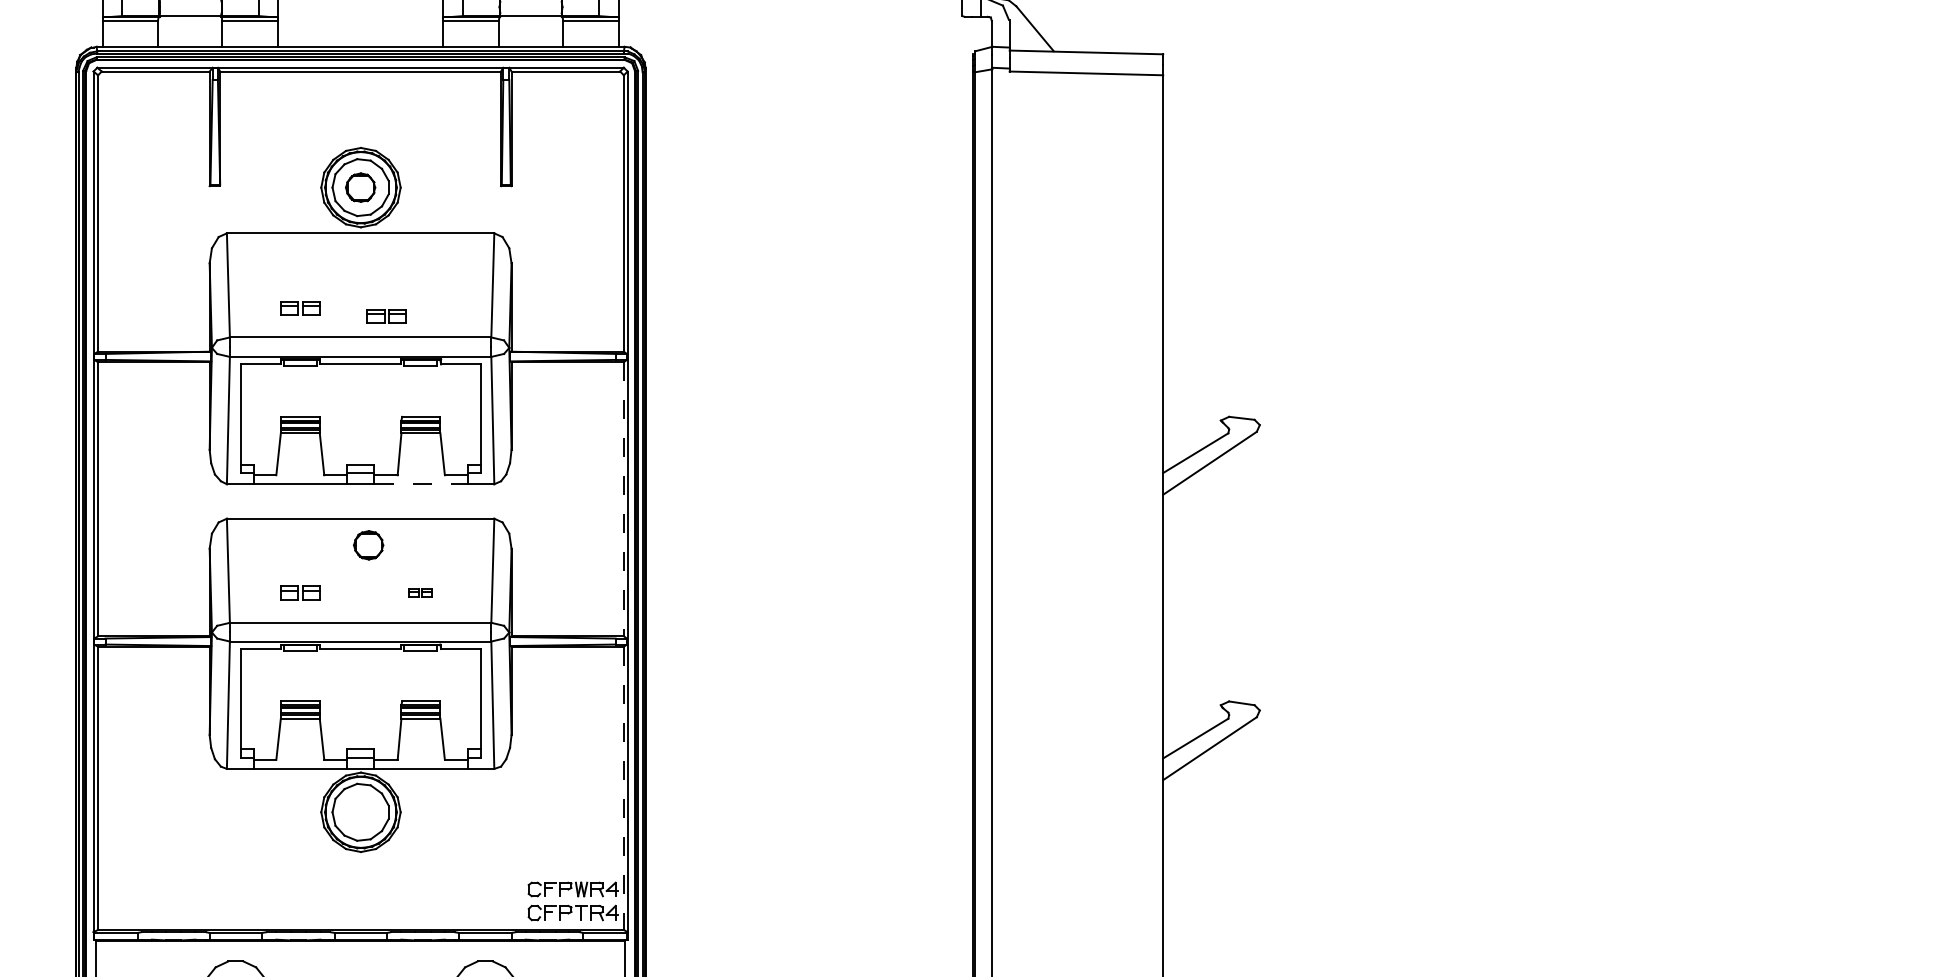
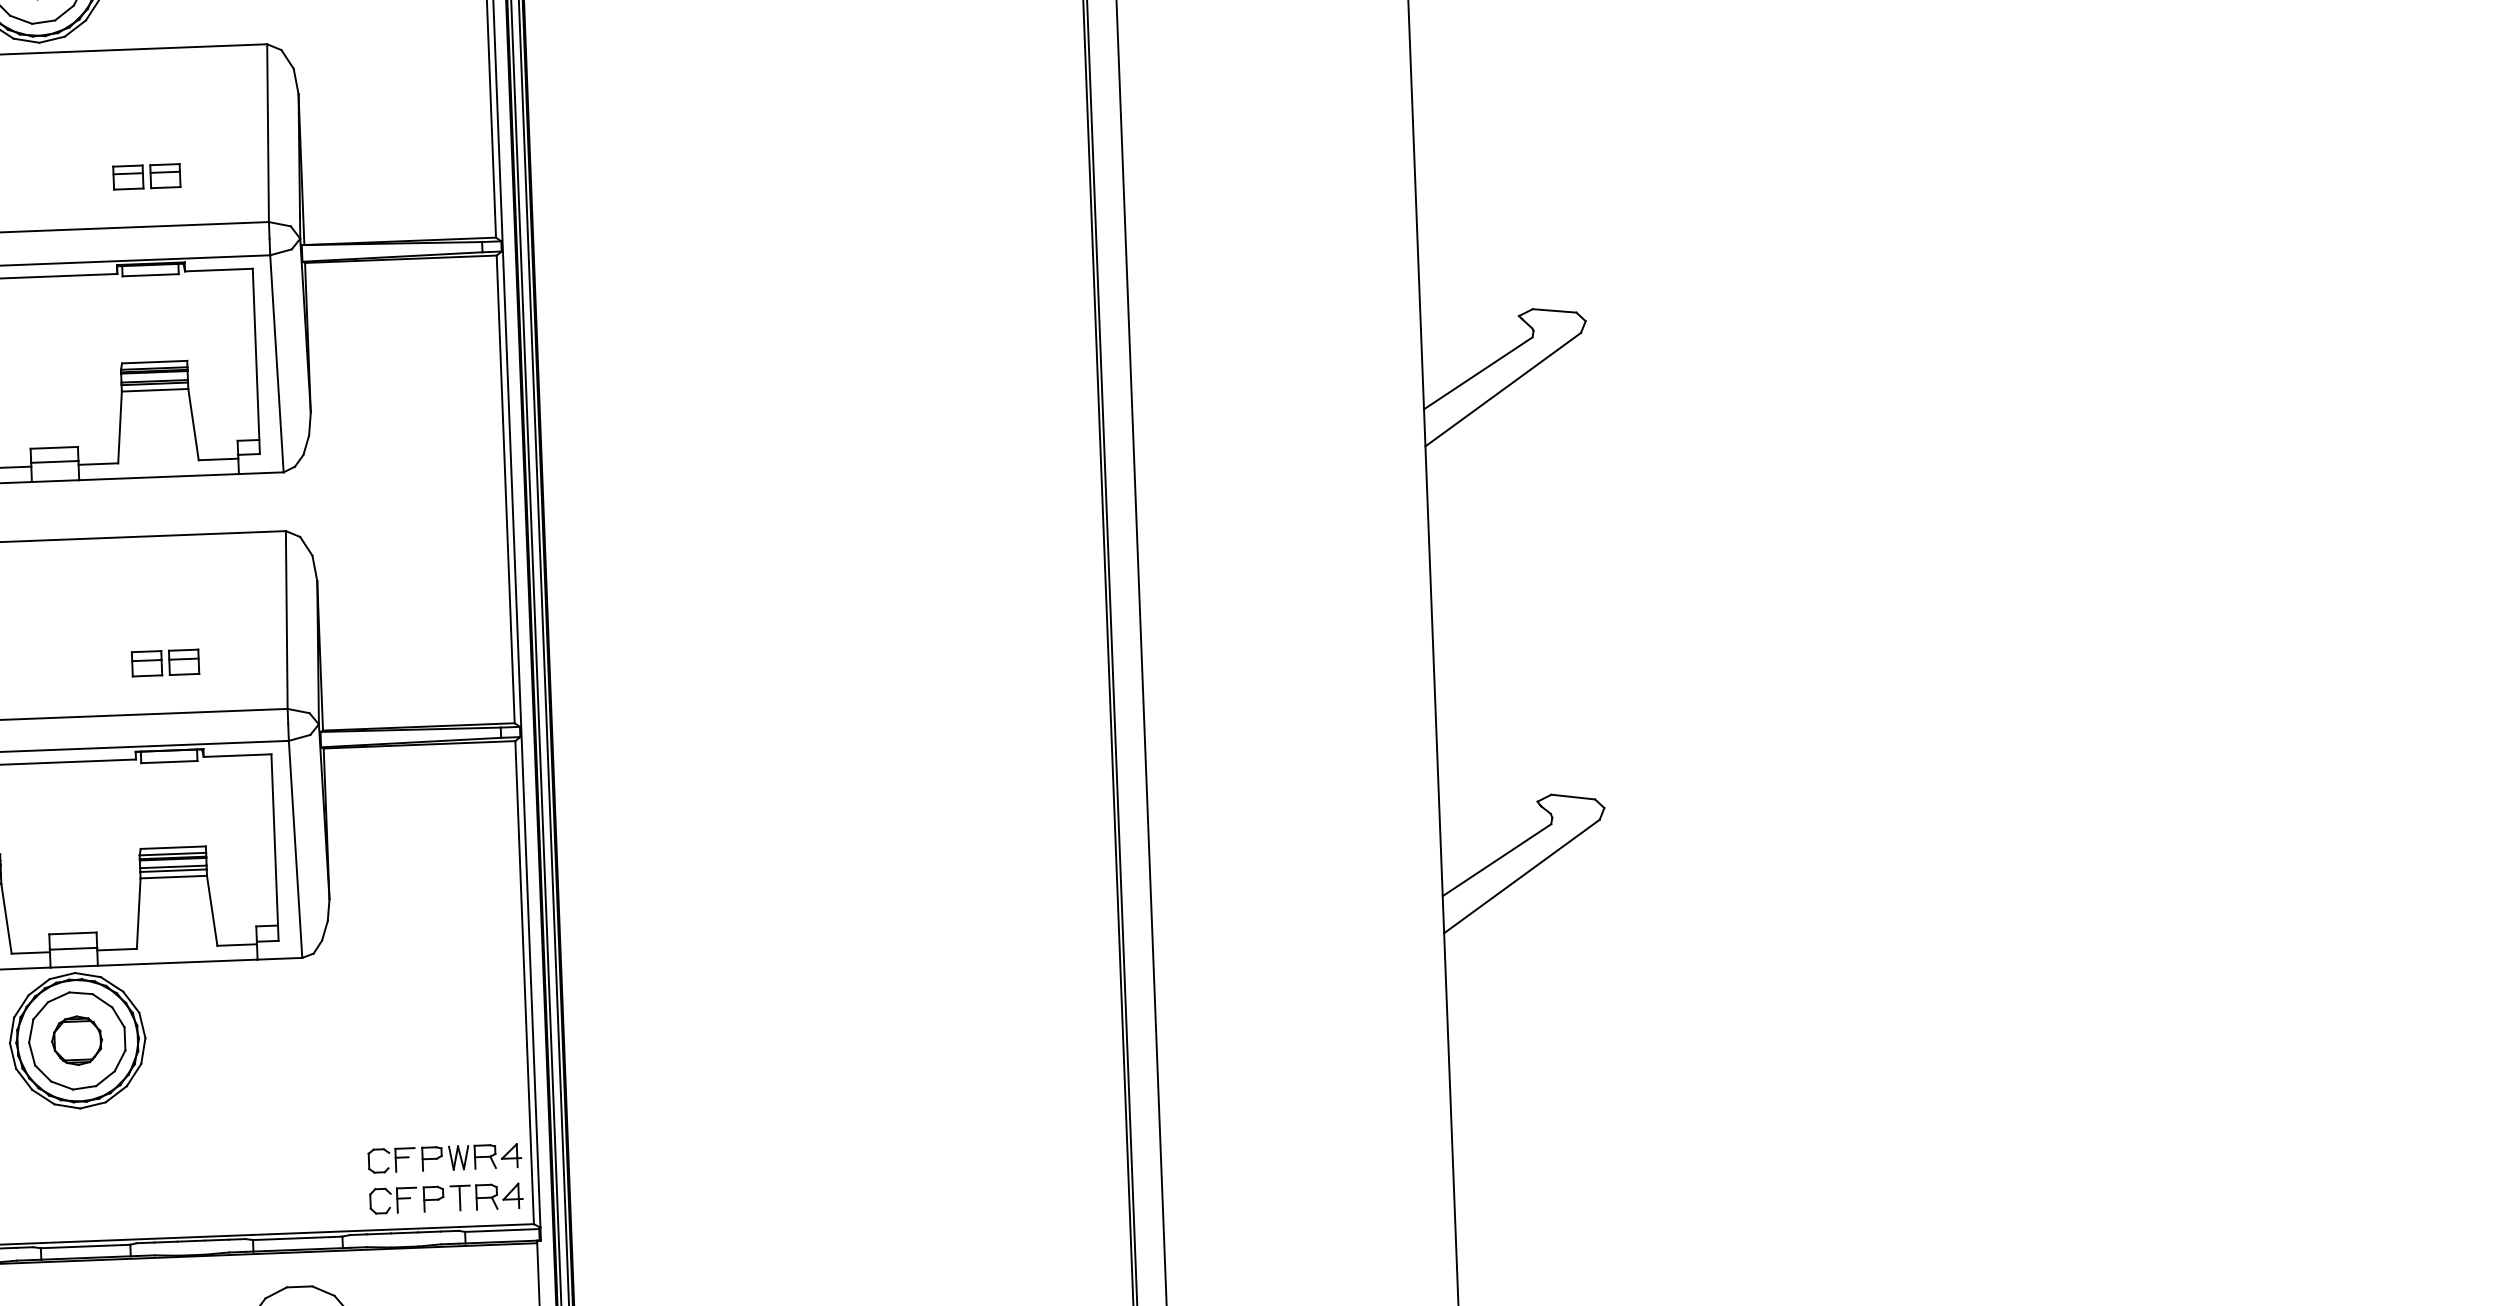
part: (386, 316) -> (146, 177), moved
line: (421, 484) -> (159, 477), dashed -> solid
line: (623, 499) -> (505, 489), dashed -> solid
part: (368, 545) -> (76, 1041), moved
part: (420, 592) -> (164, 661), size x1.67
line: (623, 788) -> (523, 982), dashed -> solid

